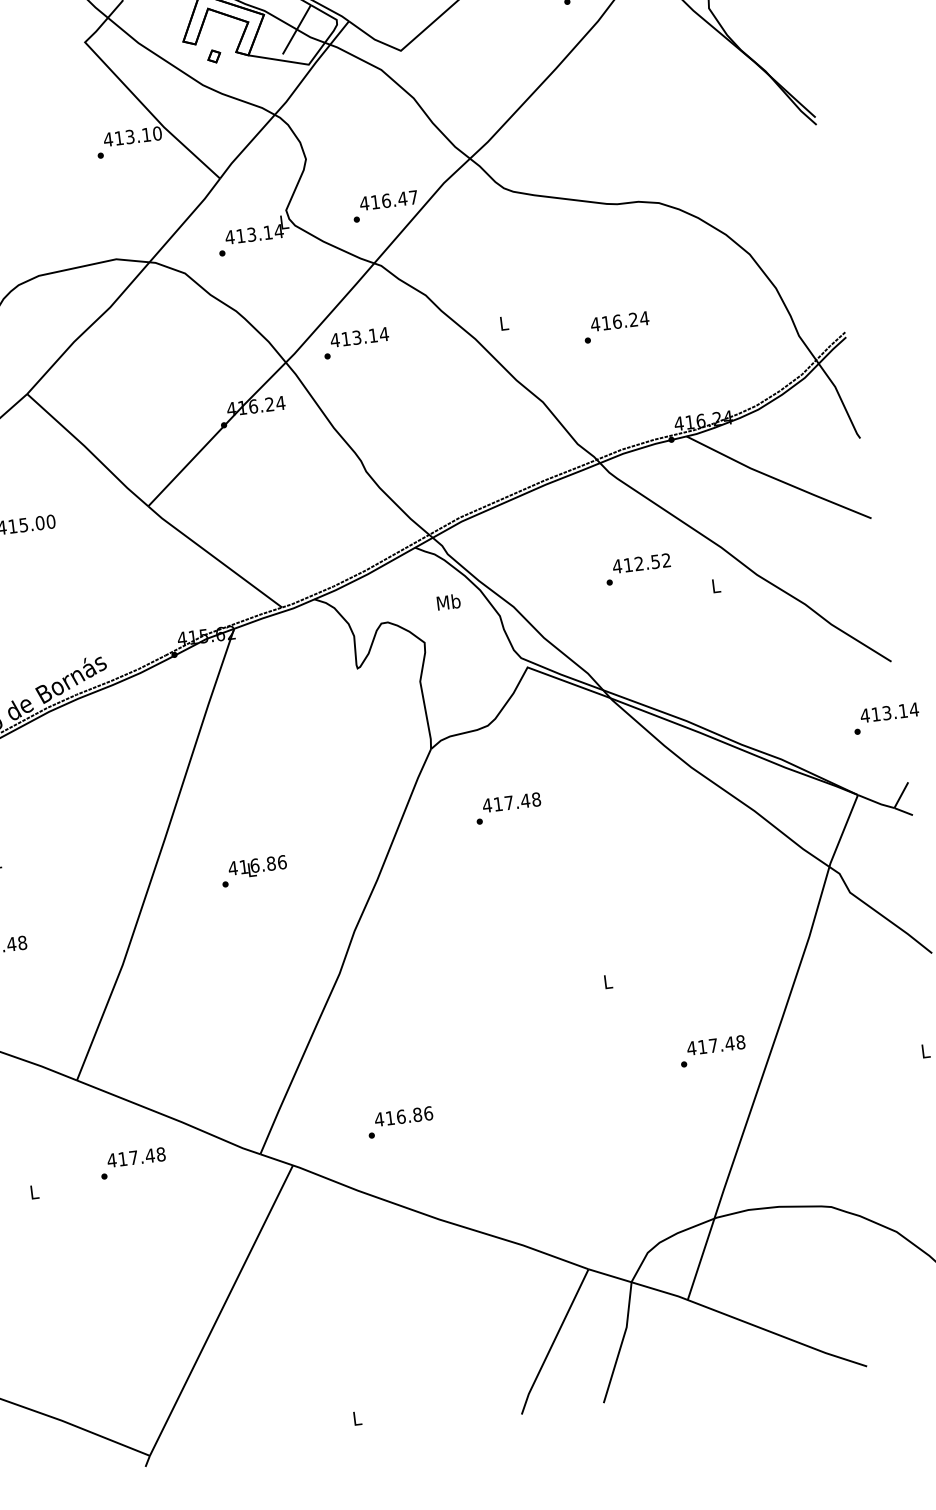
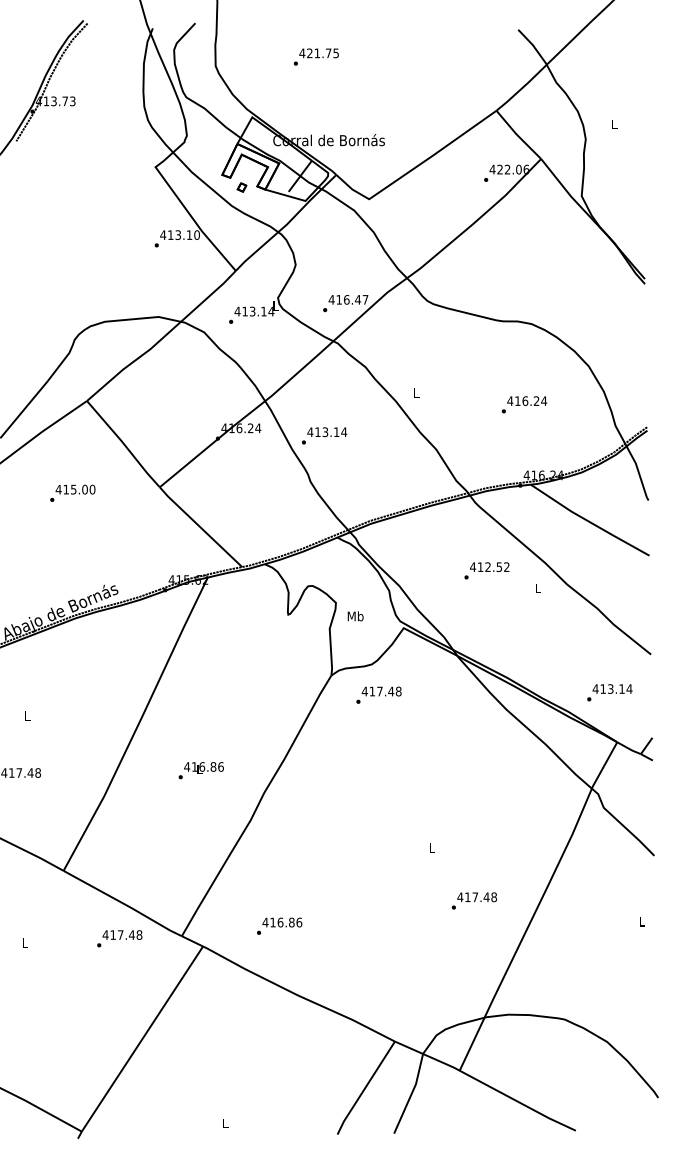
text: (616, 326) -> (524, 404), moved
text: (356, 342) -> (324, 435), moved
text: (448, 602) -> (355, 616), moved
text: (885, 718) -> (609, 692), moved
text: (507, 807) -> (378, 694), moved
text: (253, 871) -> (200, 770), moved
text: (711, 1050) -> (473, 900), moved
text: (132, 1163) -> (119, 938), moved

